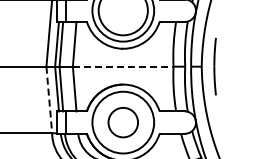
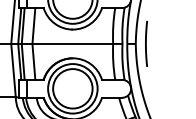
line: (123, 66) -> (73, 43), dashed -> solid
line: (49, 100) -> (13, 71), dashed -> solid
circle: (122, 122) -> (72, 88), size x1.67

